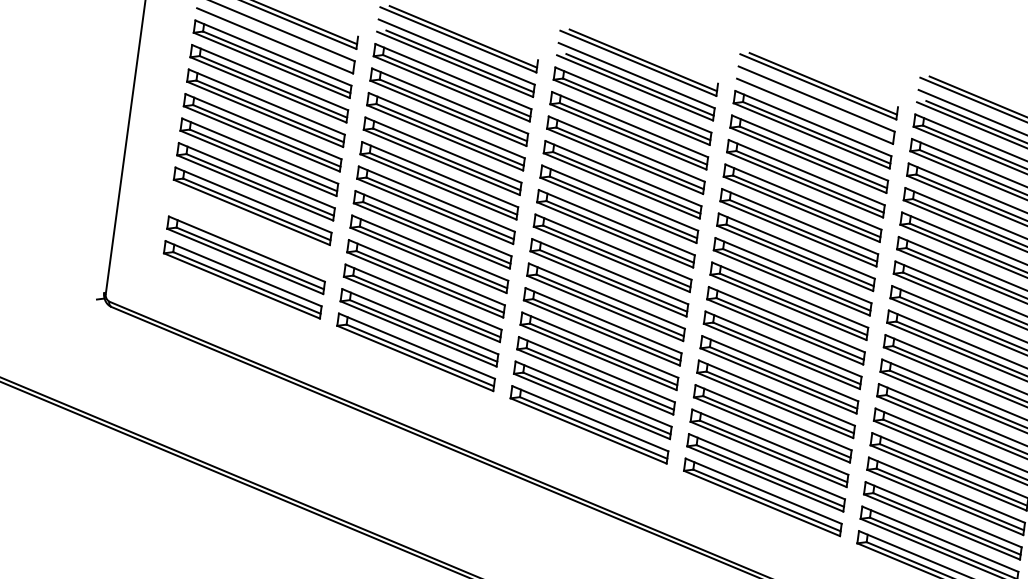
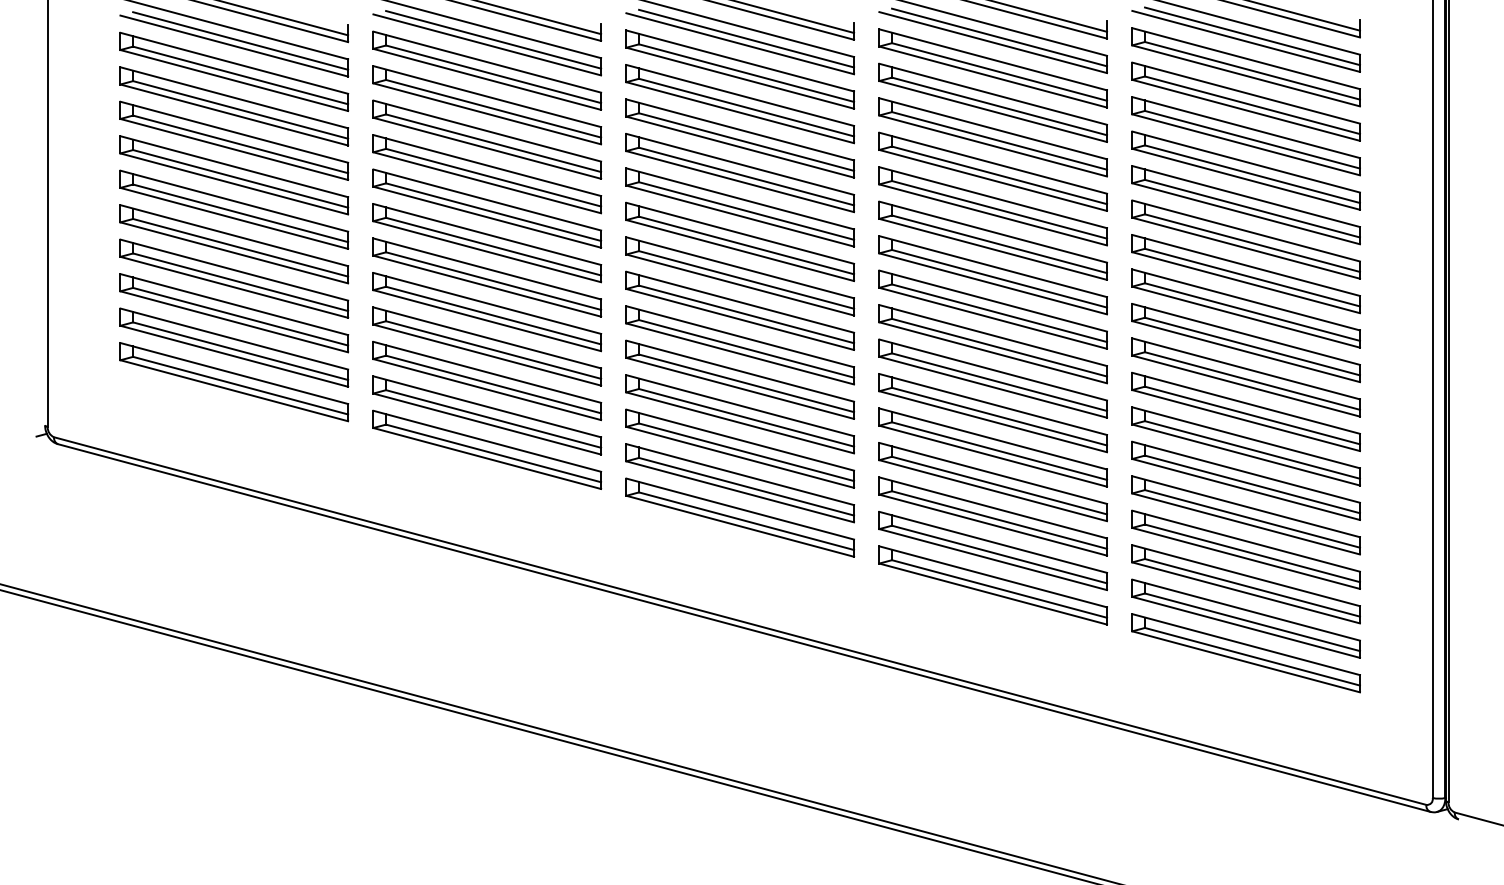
line: (280, 37) -> (240, 40), added
line: (820, 108) -> (999, 37), added
part: (249, 231) -> (234, 313), added

